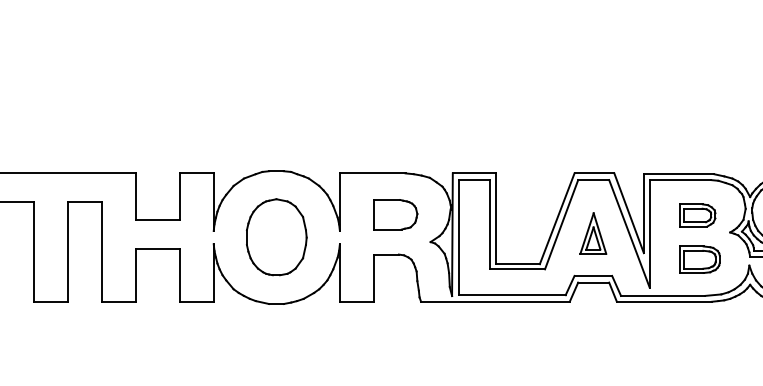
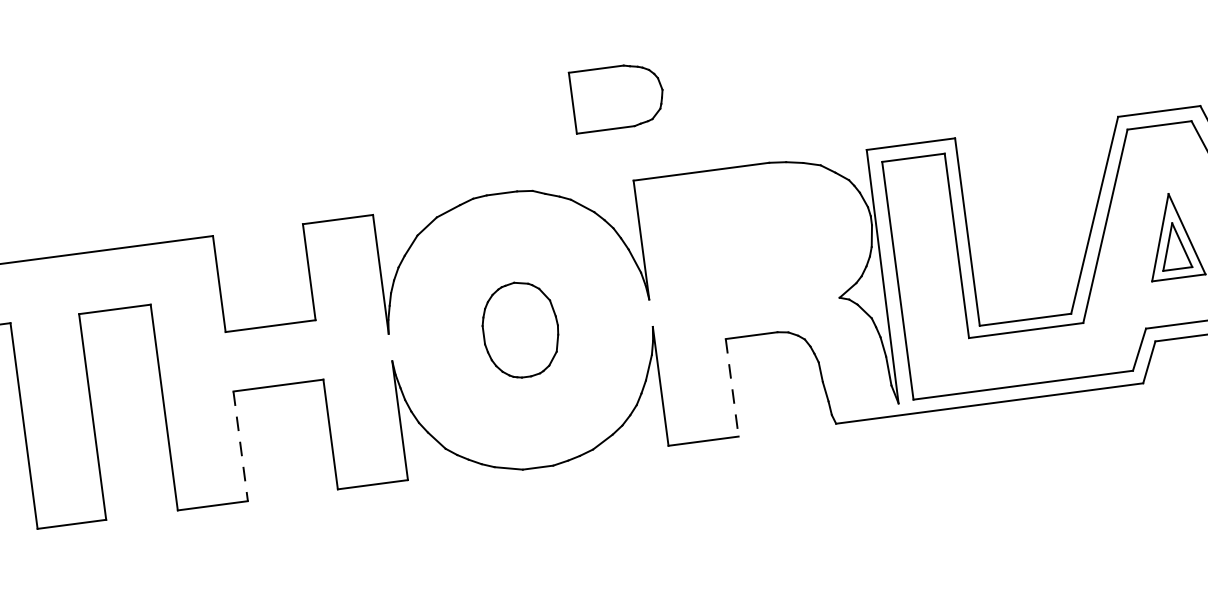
part: (395, 214) -> (617, 96), moved
part: (276, 237) -> (520, 330), size x0.6
line: (136, 275) -> (241, 446), solid -> dashed
line: (373, 278) -> (731, 388), solid -> dashed

